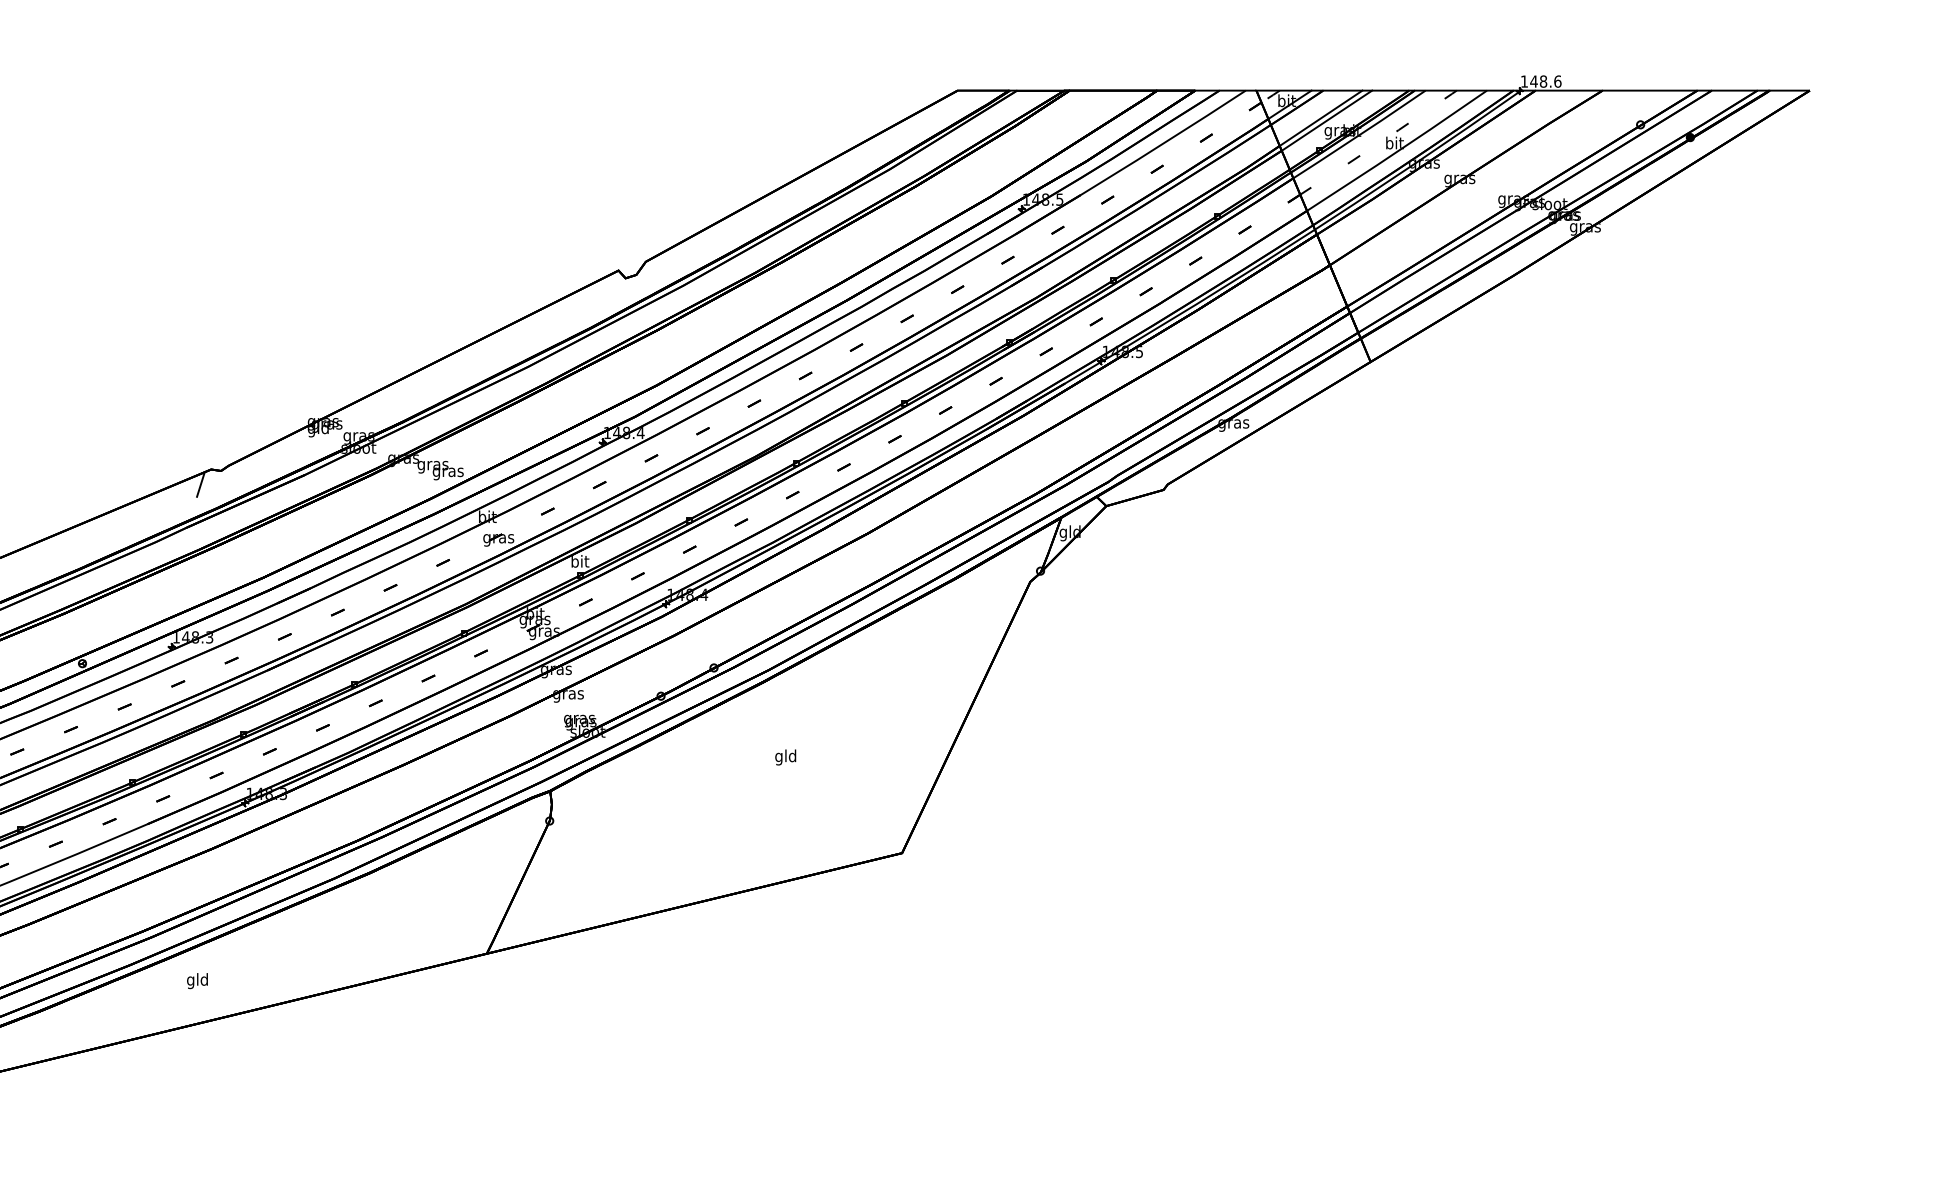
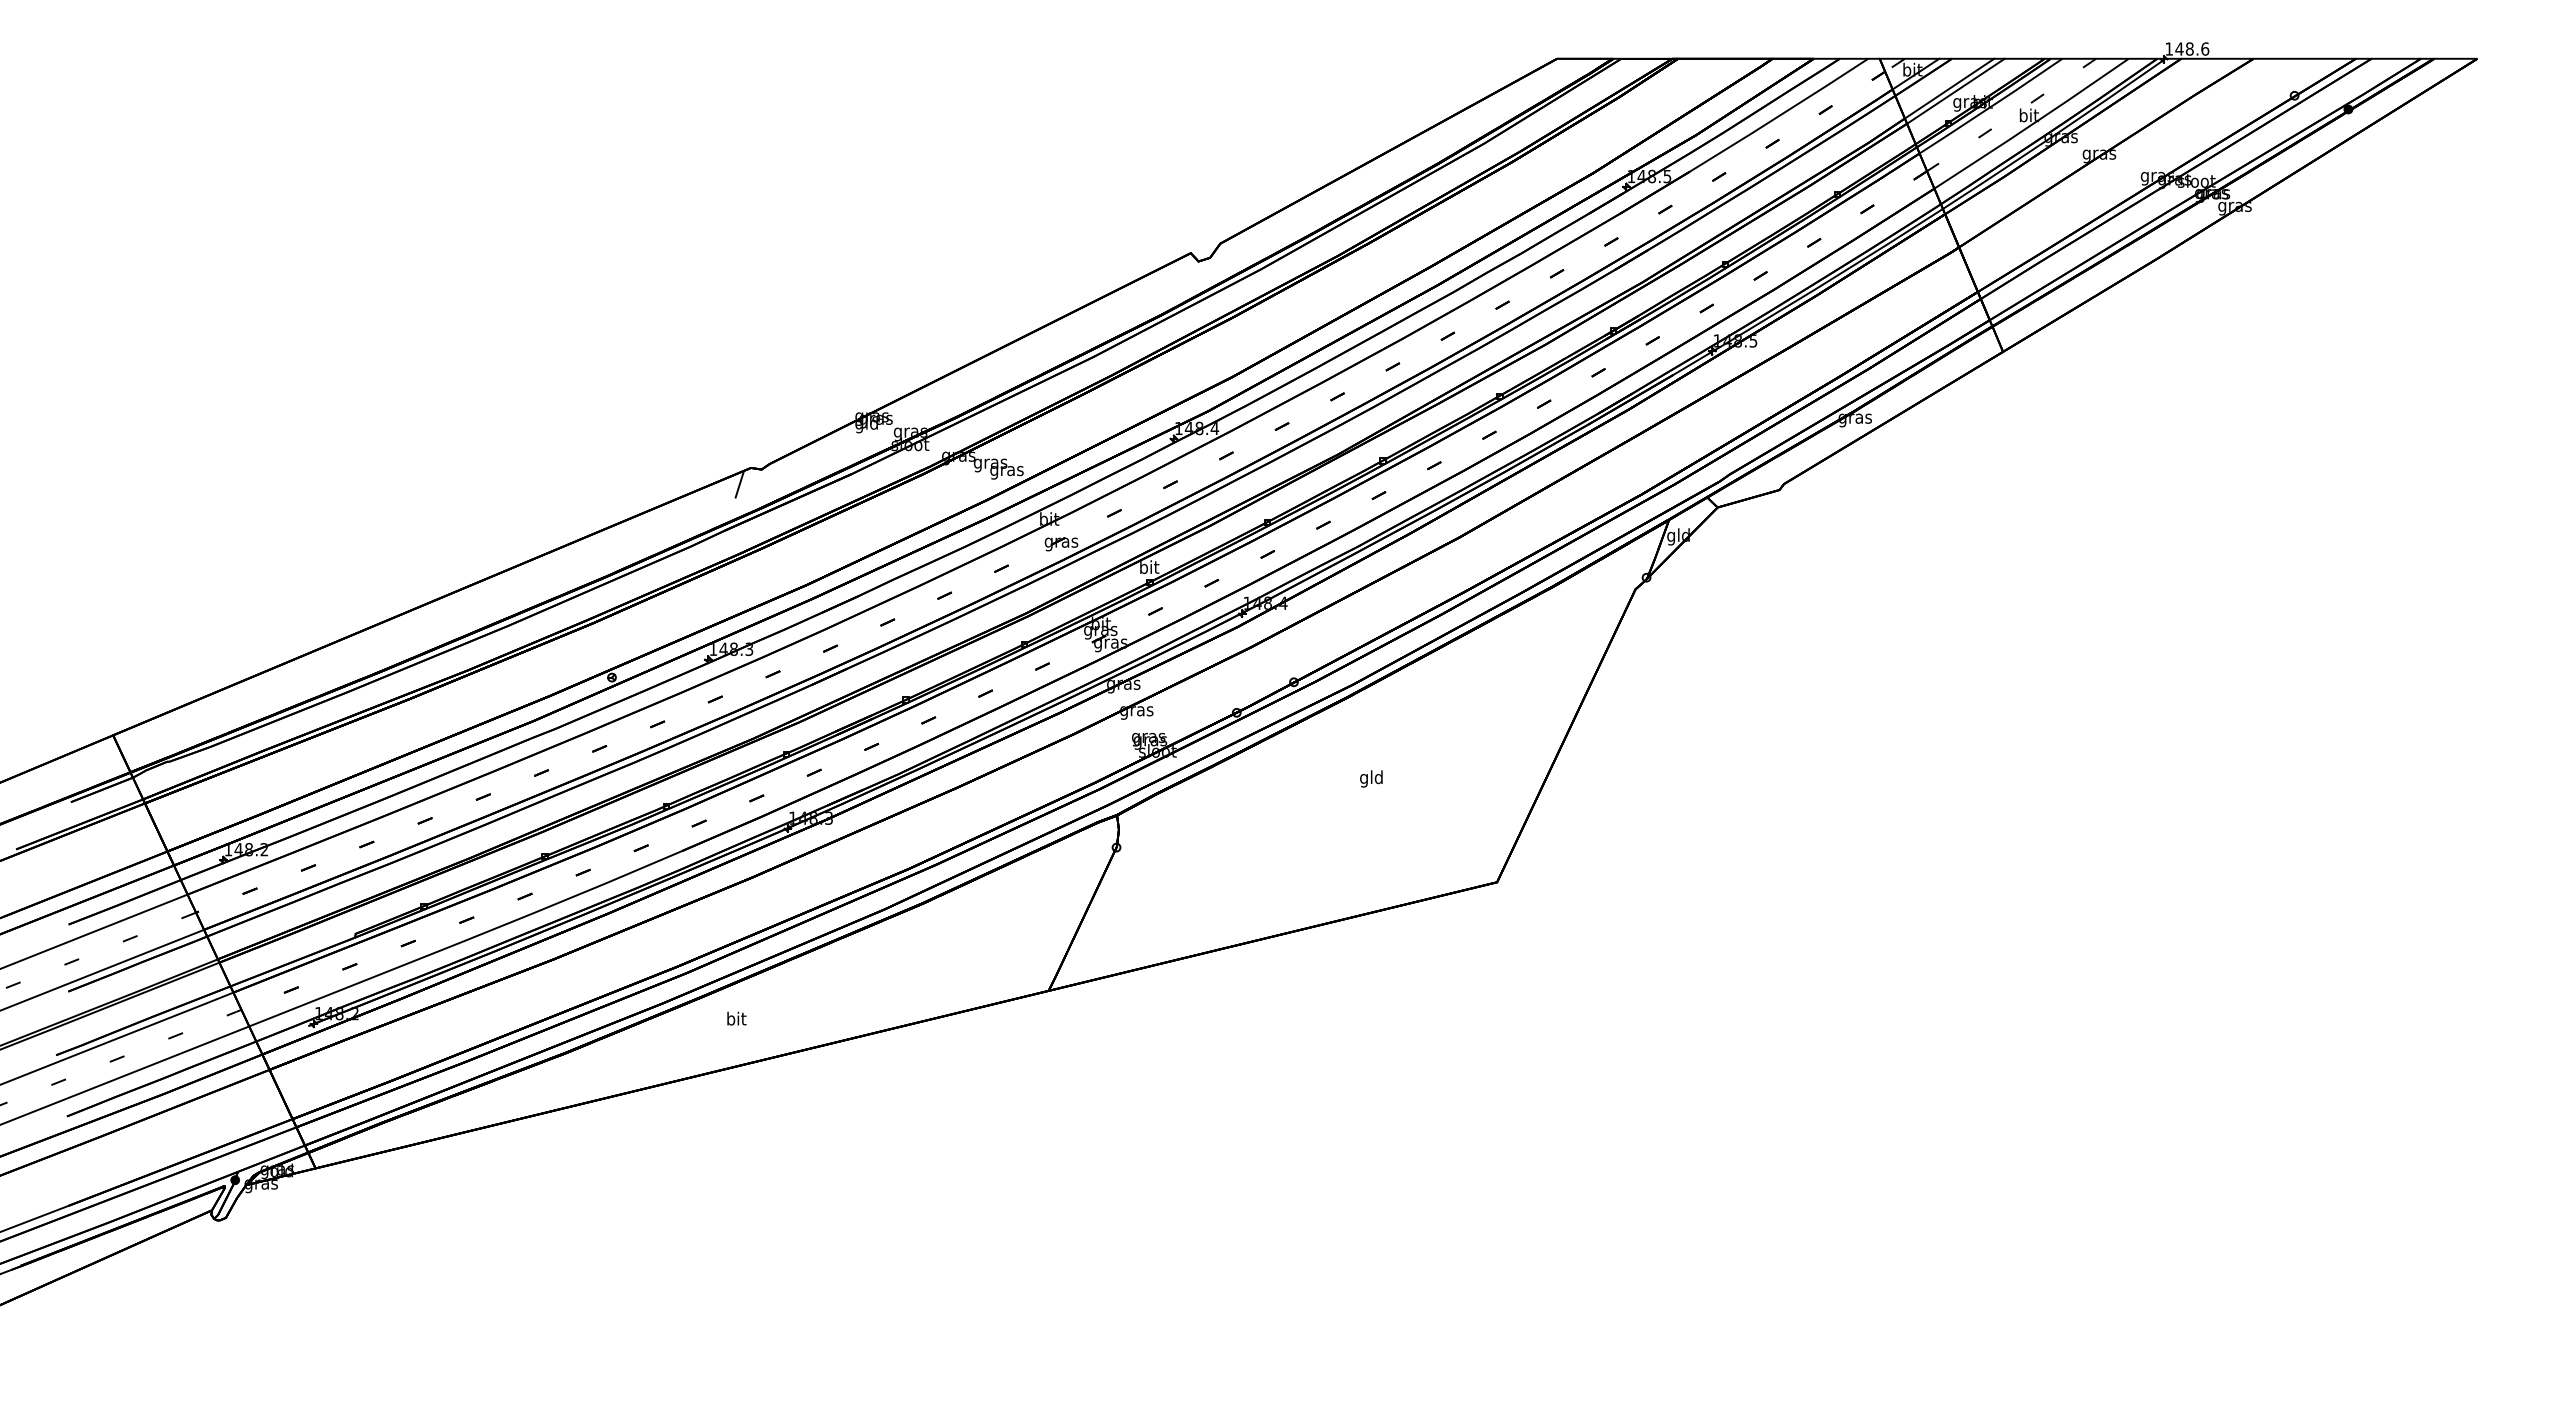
text: (196, 981) -> (735, 1020), gld -> bit

